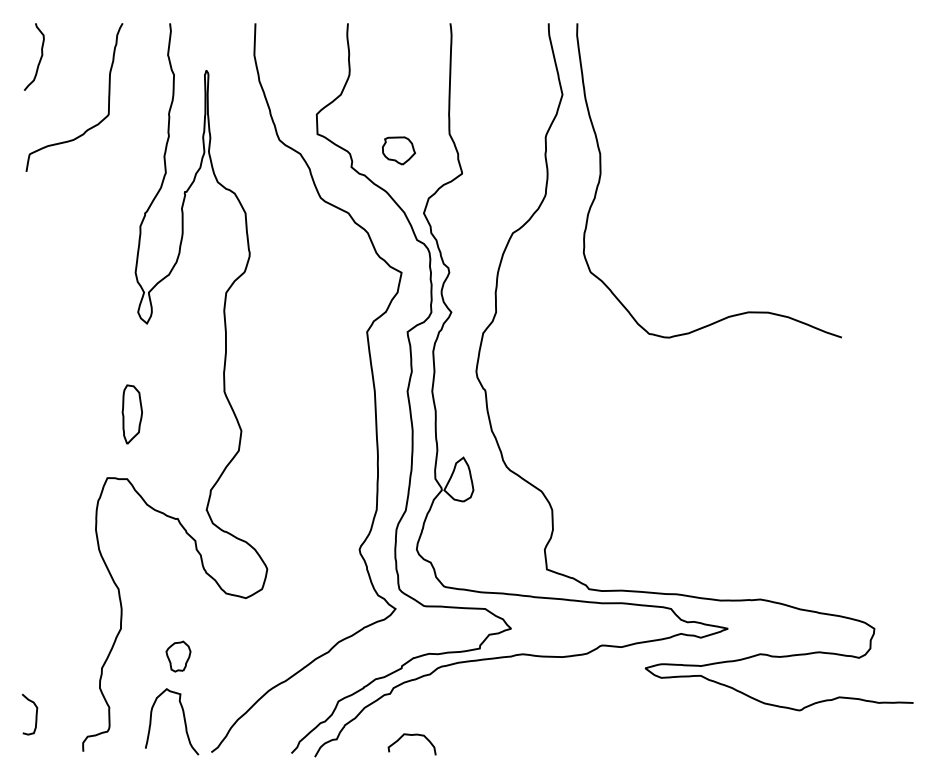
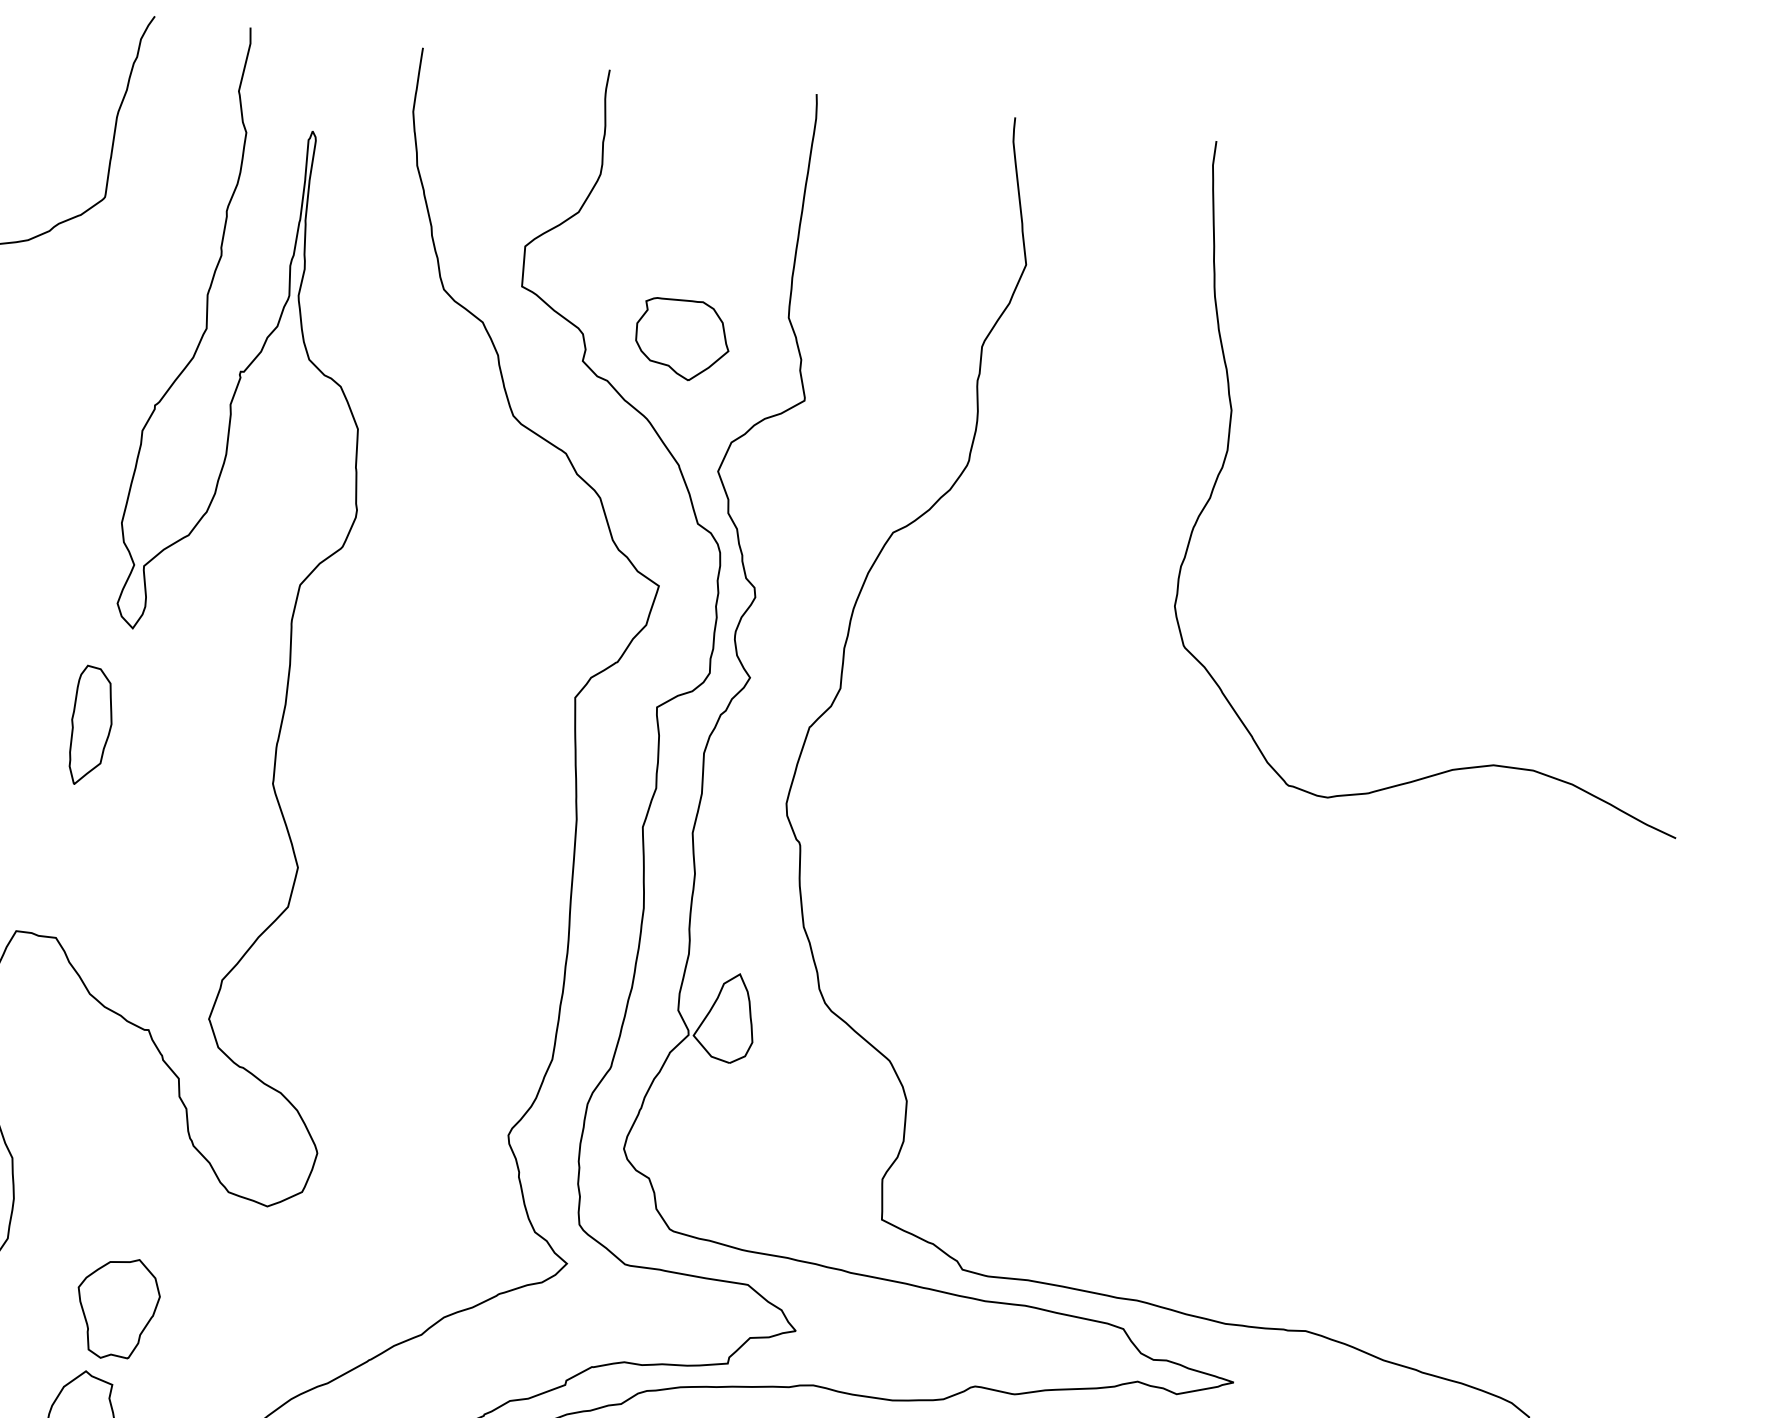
part: (398, 150) -> (681, 338), size x1.43
curve: (601, 175) -> (1229, 454), moved
part: (131, 414) -> (89, 725), moved
part: (178, 656) -> (117, 1308), size x1.67

